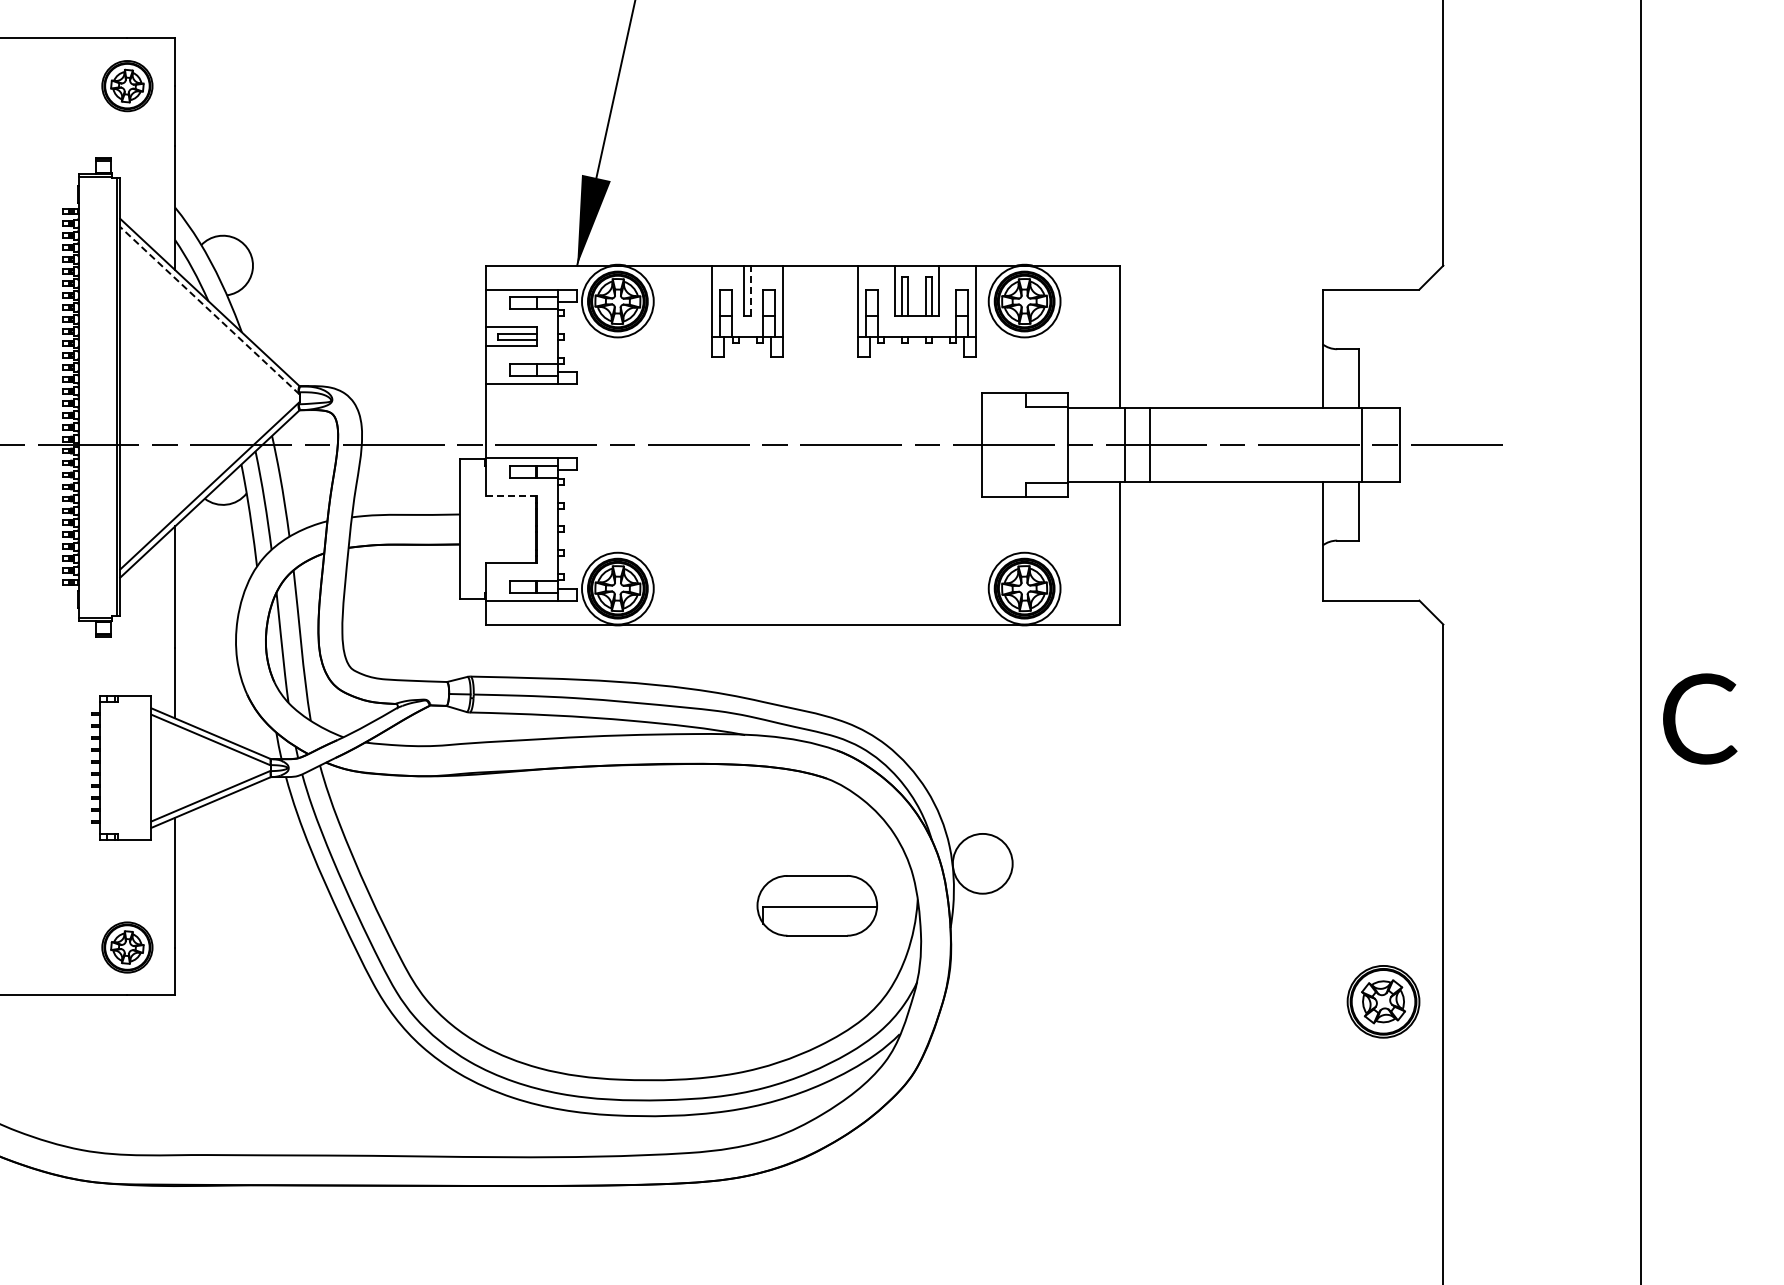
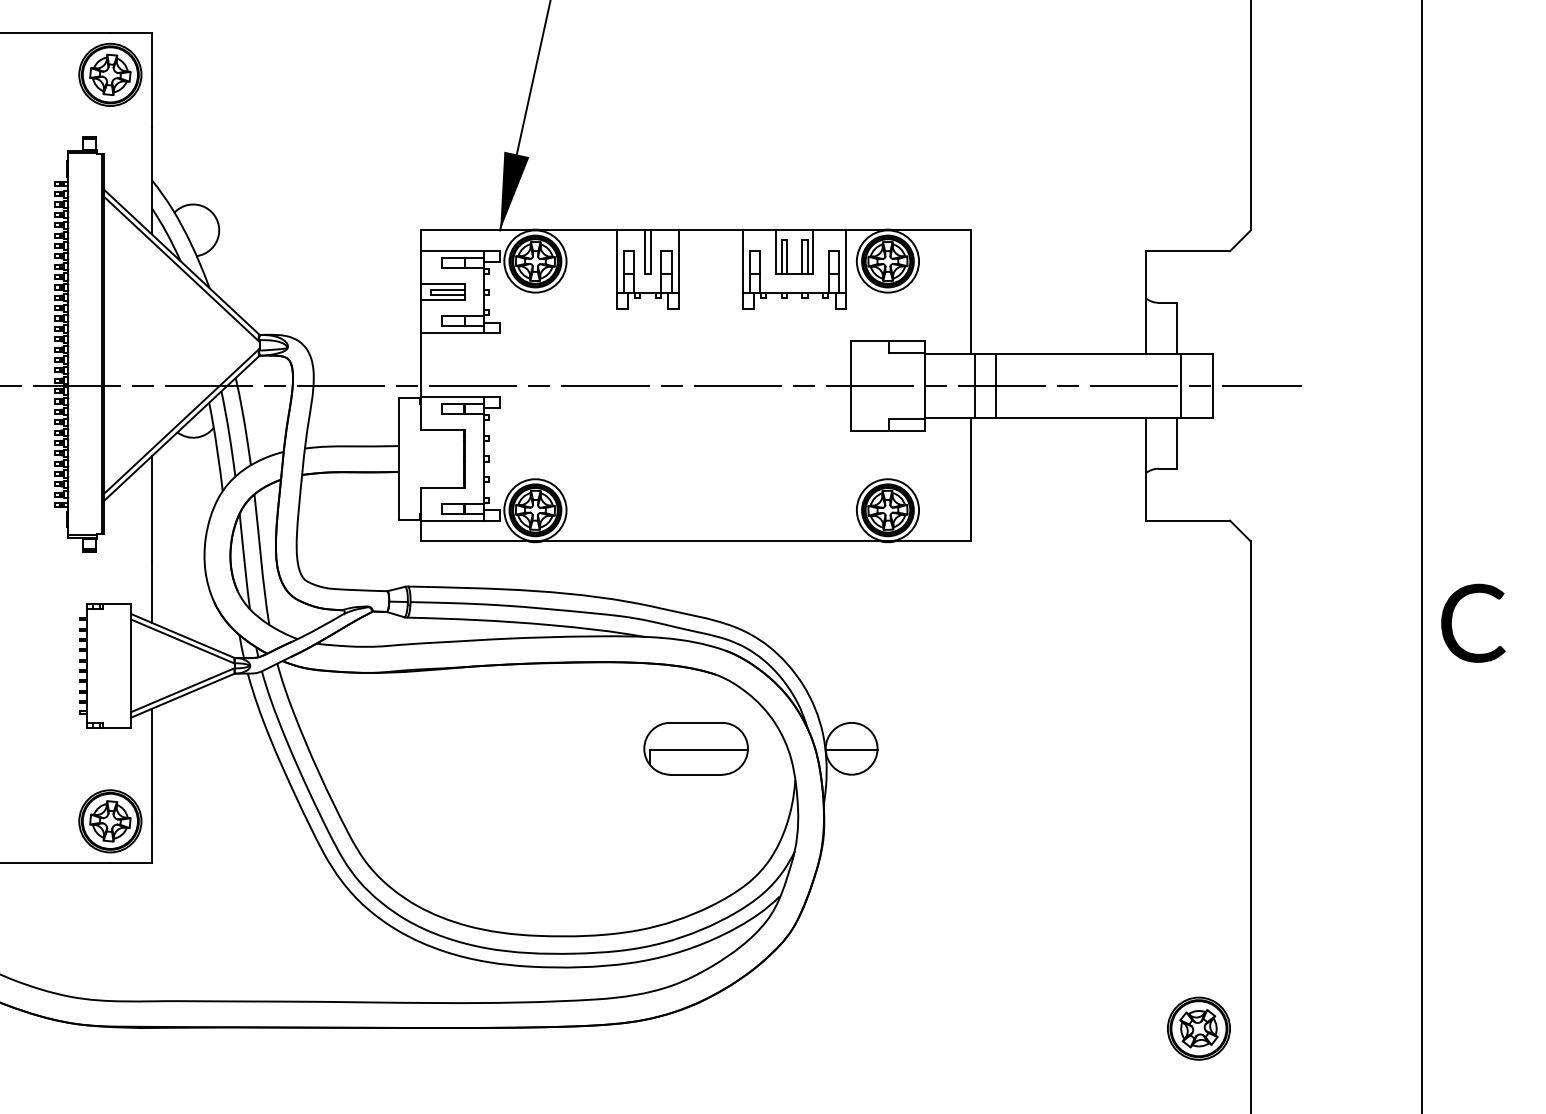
part: (127, 85) -> (110, 74), size x1.43
line: (751, 290) -> (651, 251), dashed -> solid
line: (209, 310) -> (181, 269), dashed -> solid
line: (511, 495) -> (443, 429), dashed -> solid
line: (982, 865) -> (851, 750), added
part: (816, 905) -> (695, 748), moved
part: (127, 947) -> (110, 821), size x1.43
part: (1383, 1001) -> (1198, 1028), moved

